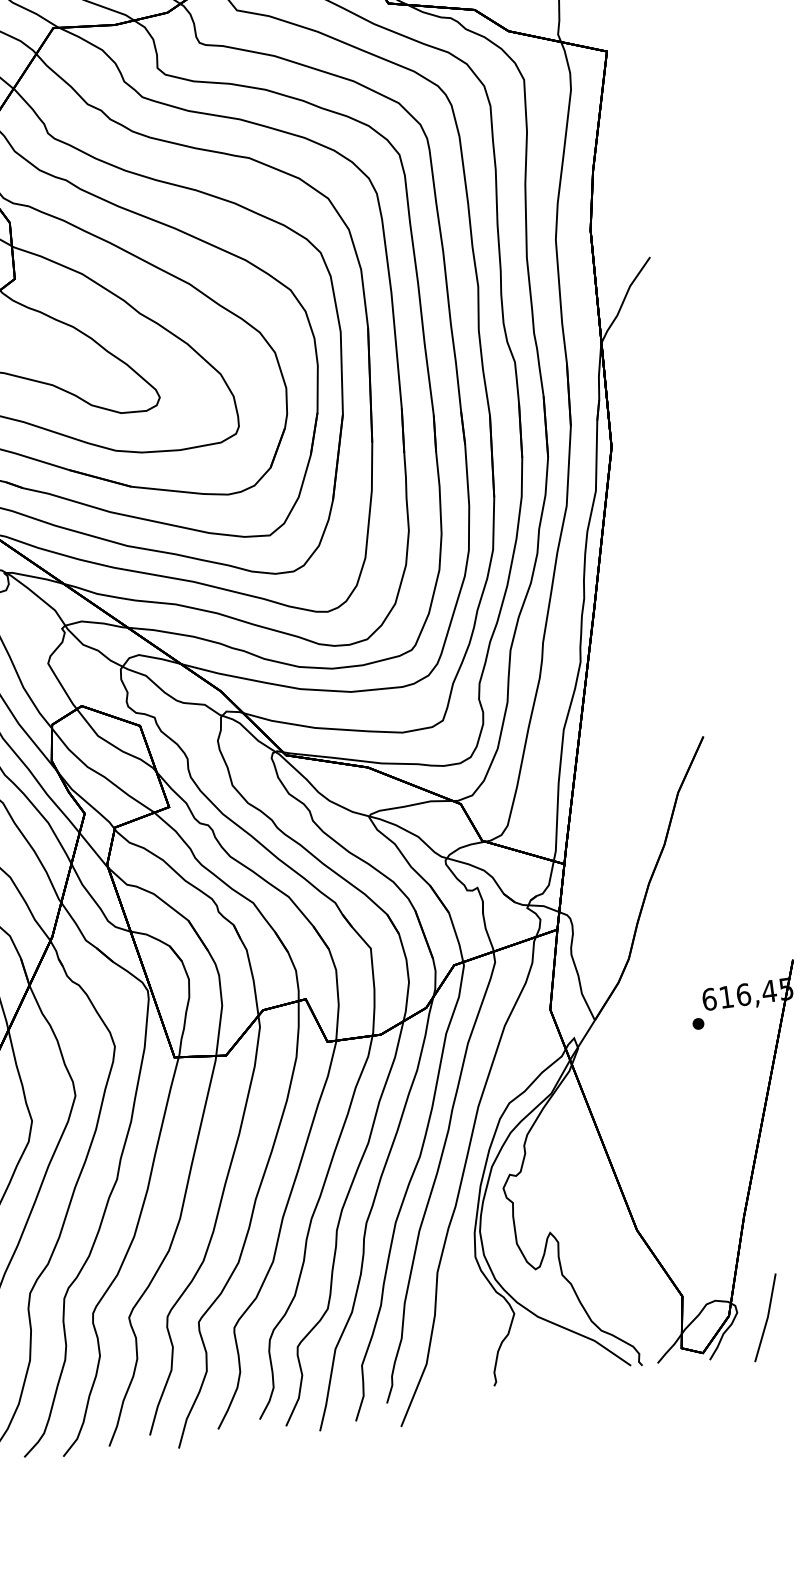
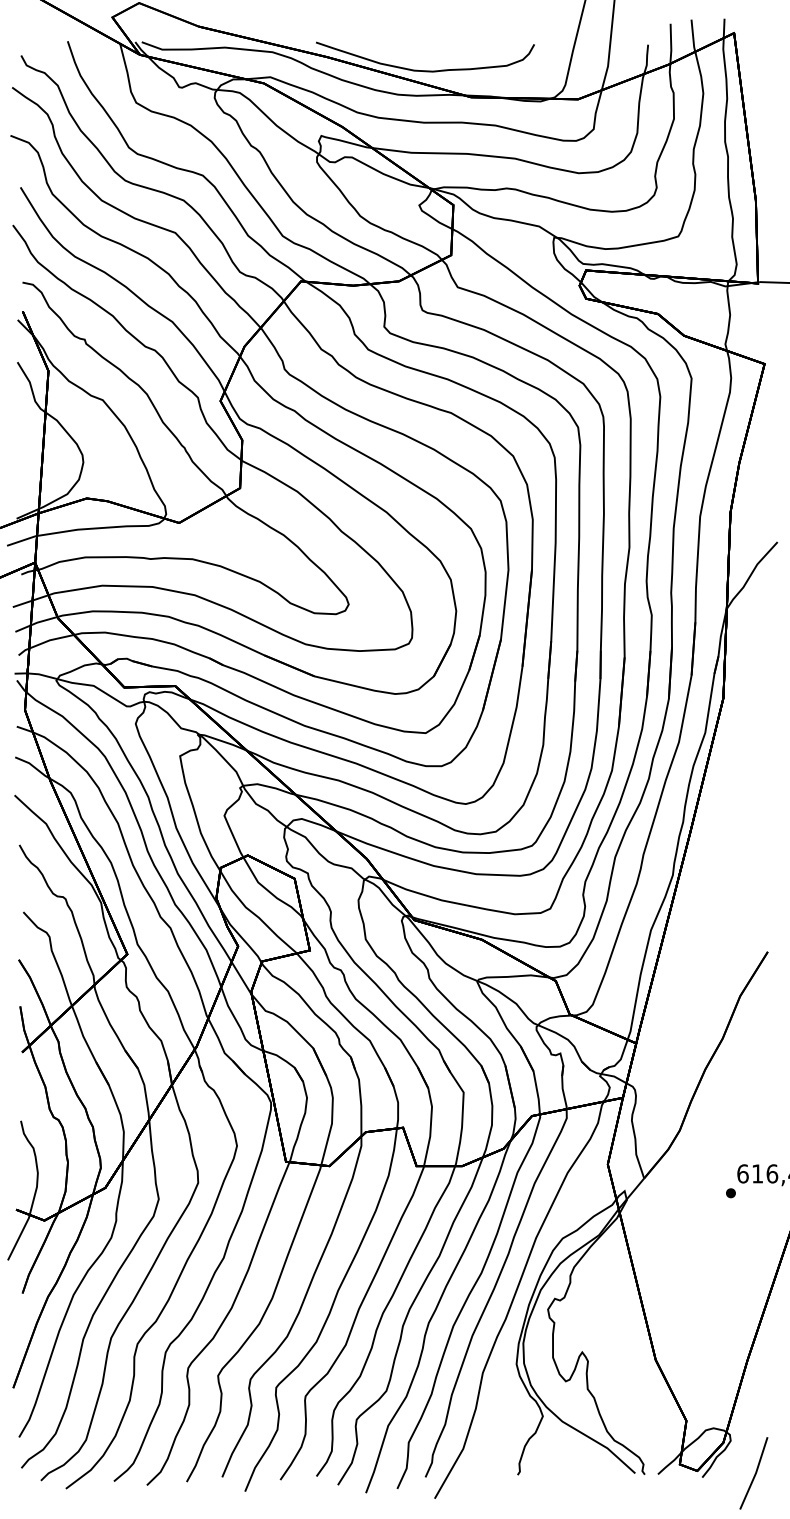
line: (766, 1317) -> (754, 1473), moved

